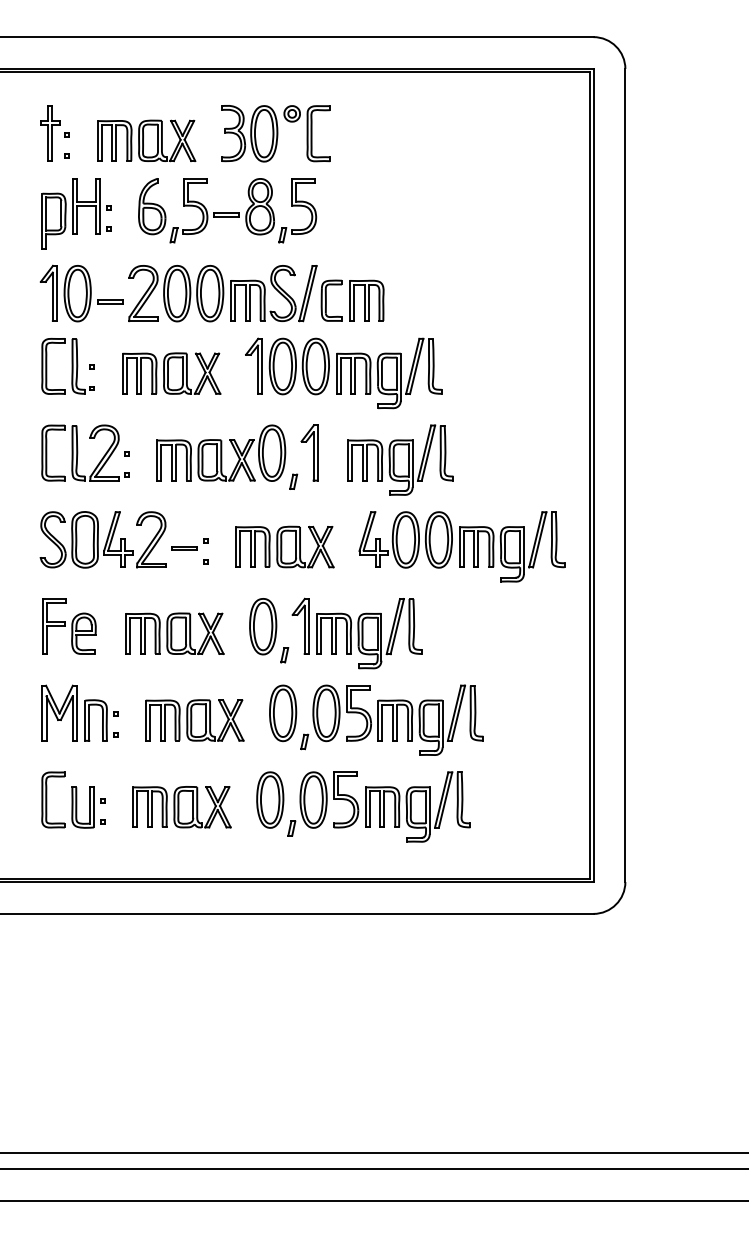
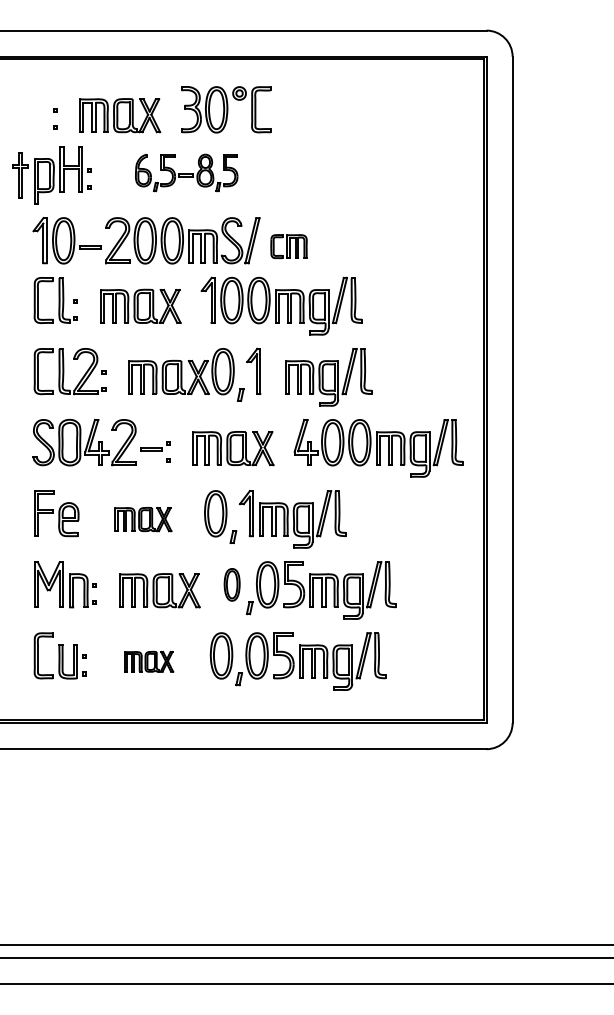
part: (50, 133) -> (20, 175), moved
part: (227, 210) -> (186, 172), size x0.7
part: (352, 300) -> (288, 246), size x0.7
part: (174, 633) -> (143, 519), size x0.7
part: (283, 713) -> (232, 584), size x0.7
part: (181, 807) -> (148, 661), size x0.6

